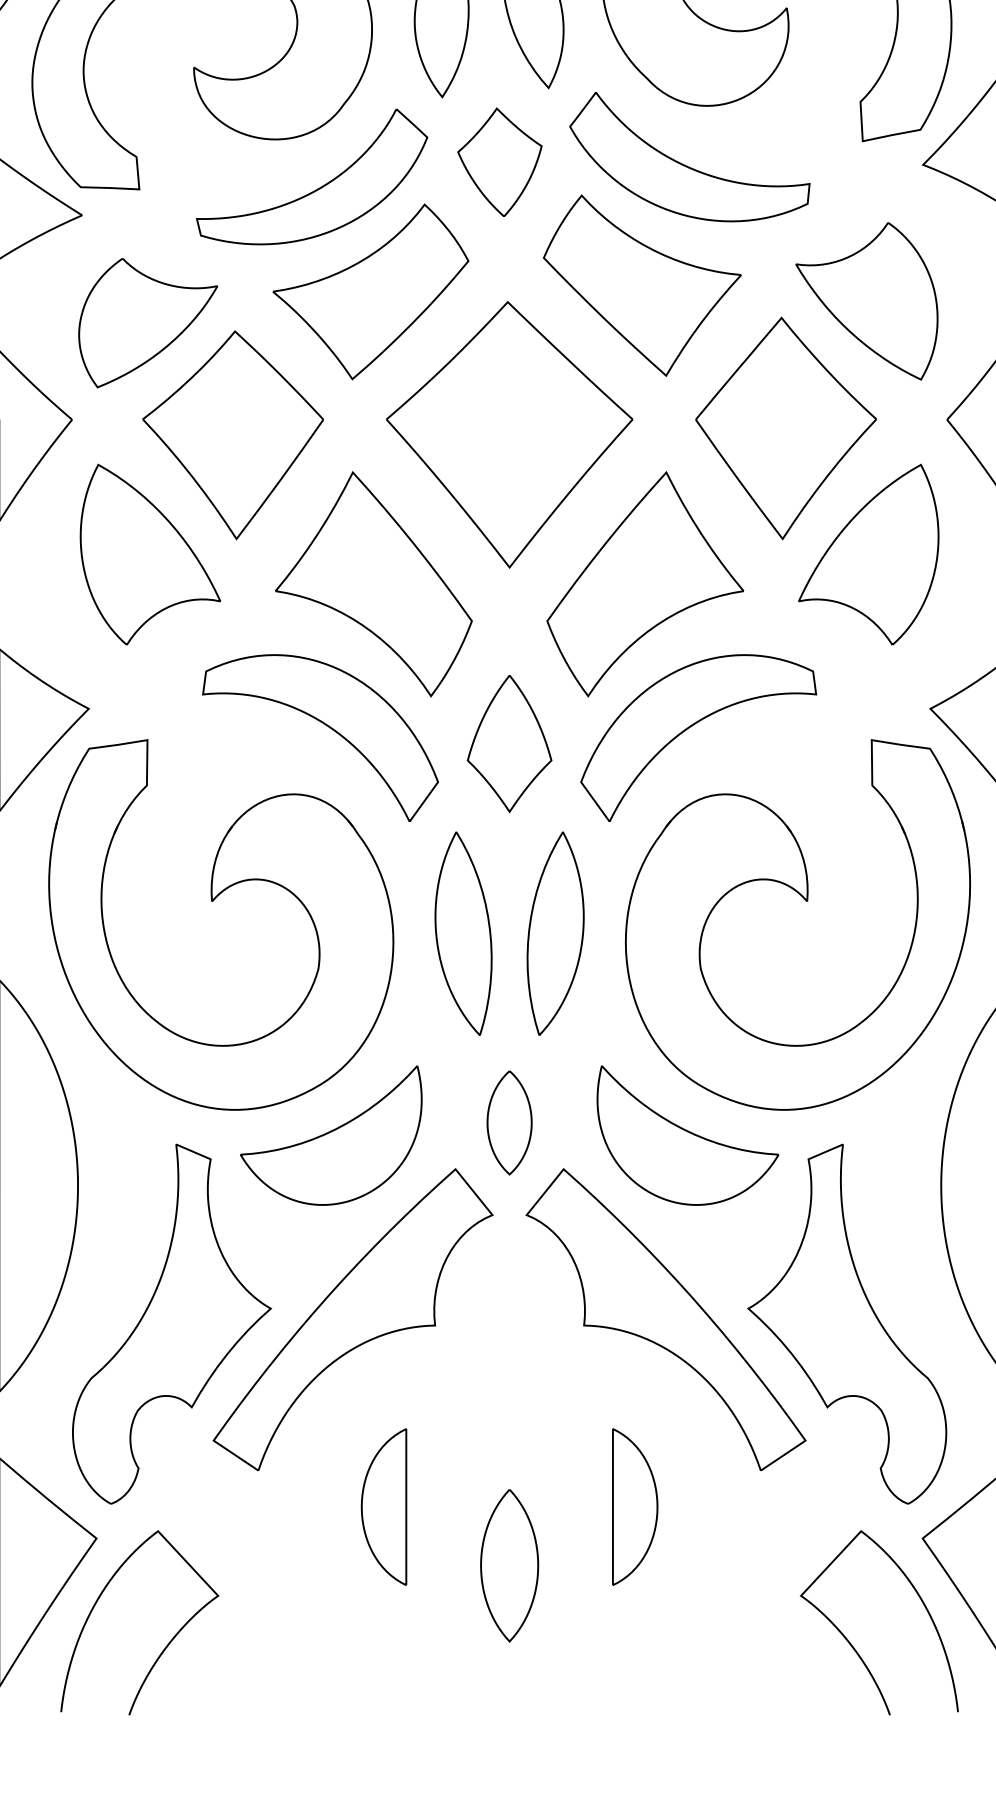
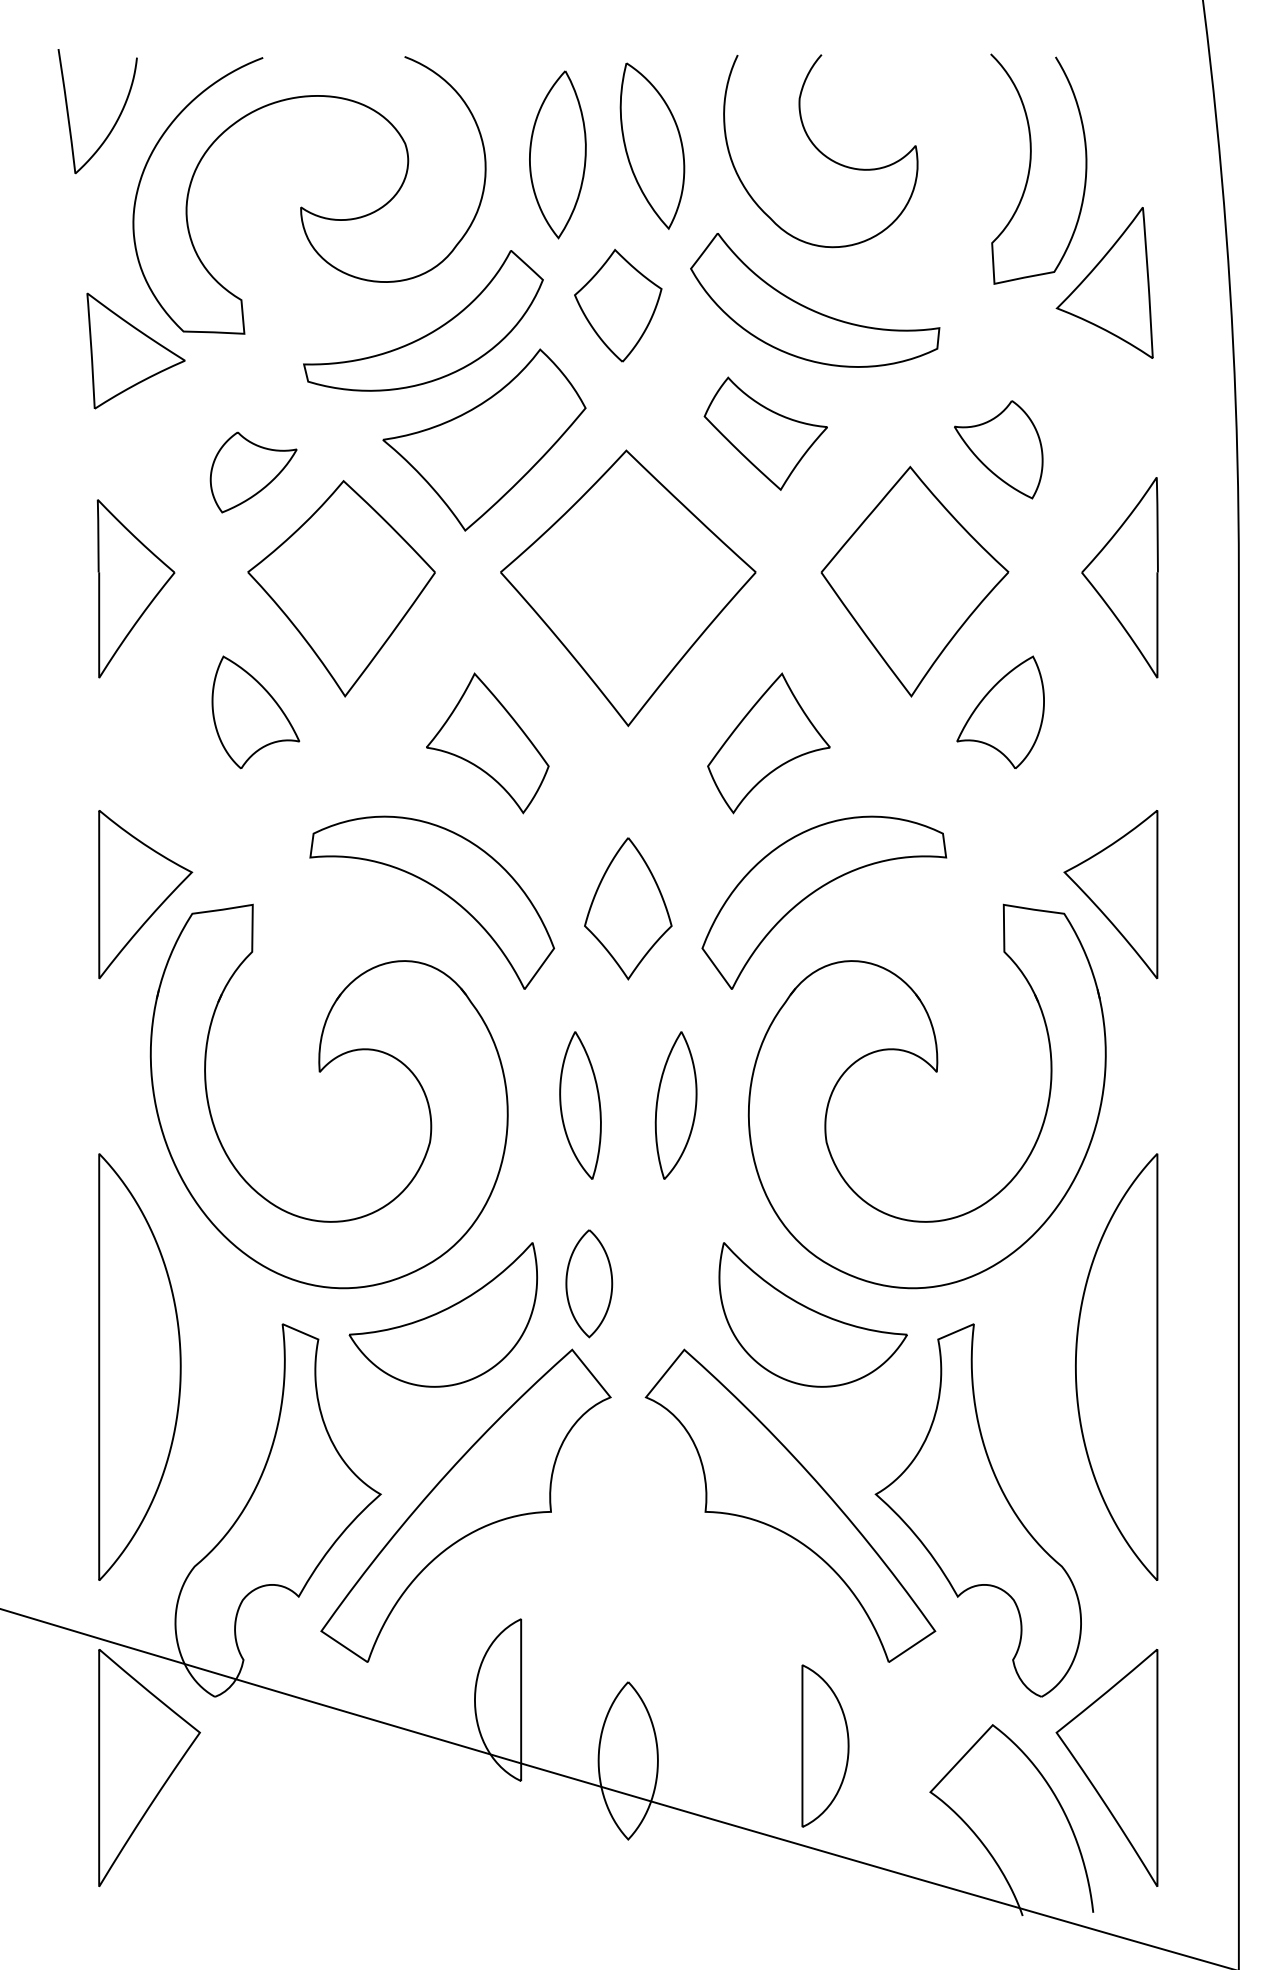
part: (641, 285) -> (765, 433), size x0.6
part: (866, 300) -> (998, 449), size x0.6
part: (148, 323) -> (253, 472), size x0.6
part: (150, 554) -> (255, 712), size x0.6
part: (868, 554) -> (1000, 712), size x0.6
part: (373, 584) -> (487, 743), size x0.6
part: (644, 584) -> (768, 743), size x0.6
part: (463, 933) -> (580, 1105), size x0.7
part: (556, 933) -> (676, 1105), size x0.7
part: (509, 1122) -> (589, 1283), moved
part: (635, 1506) -> (825, 1745), moved
curve: (166, 1645) -> (272, 1843), removed

